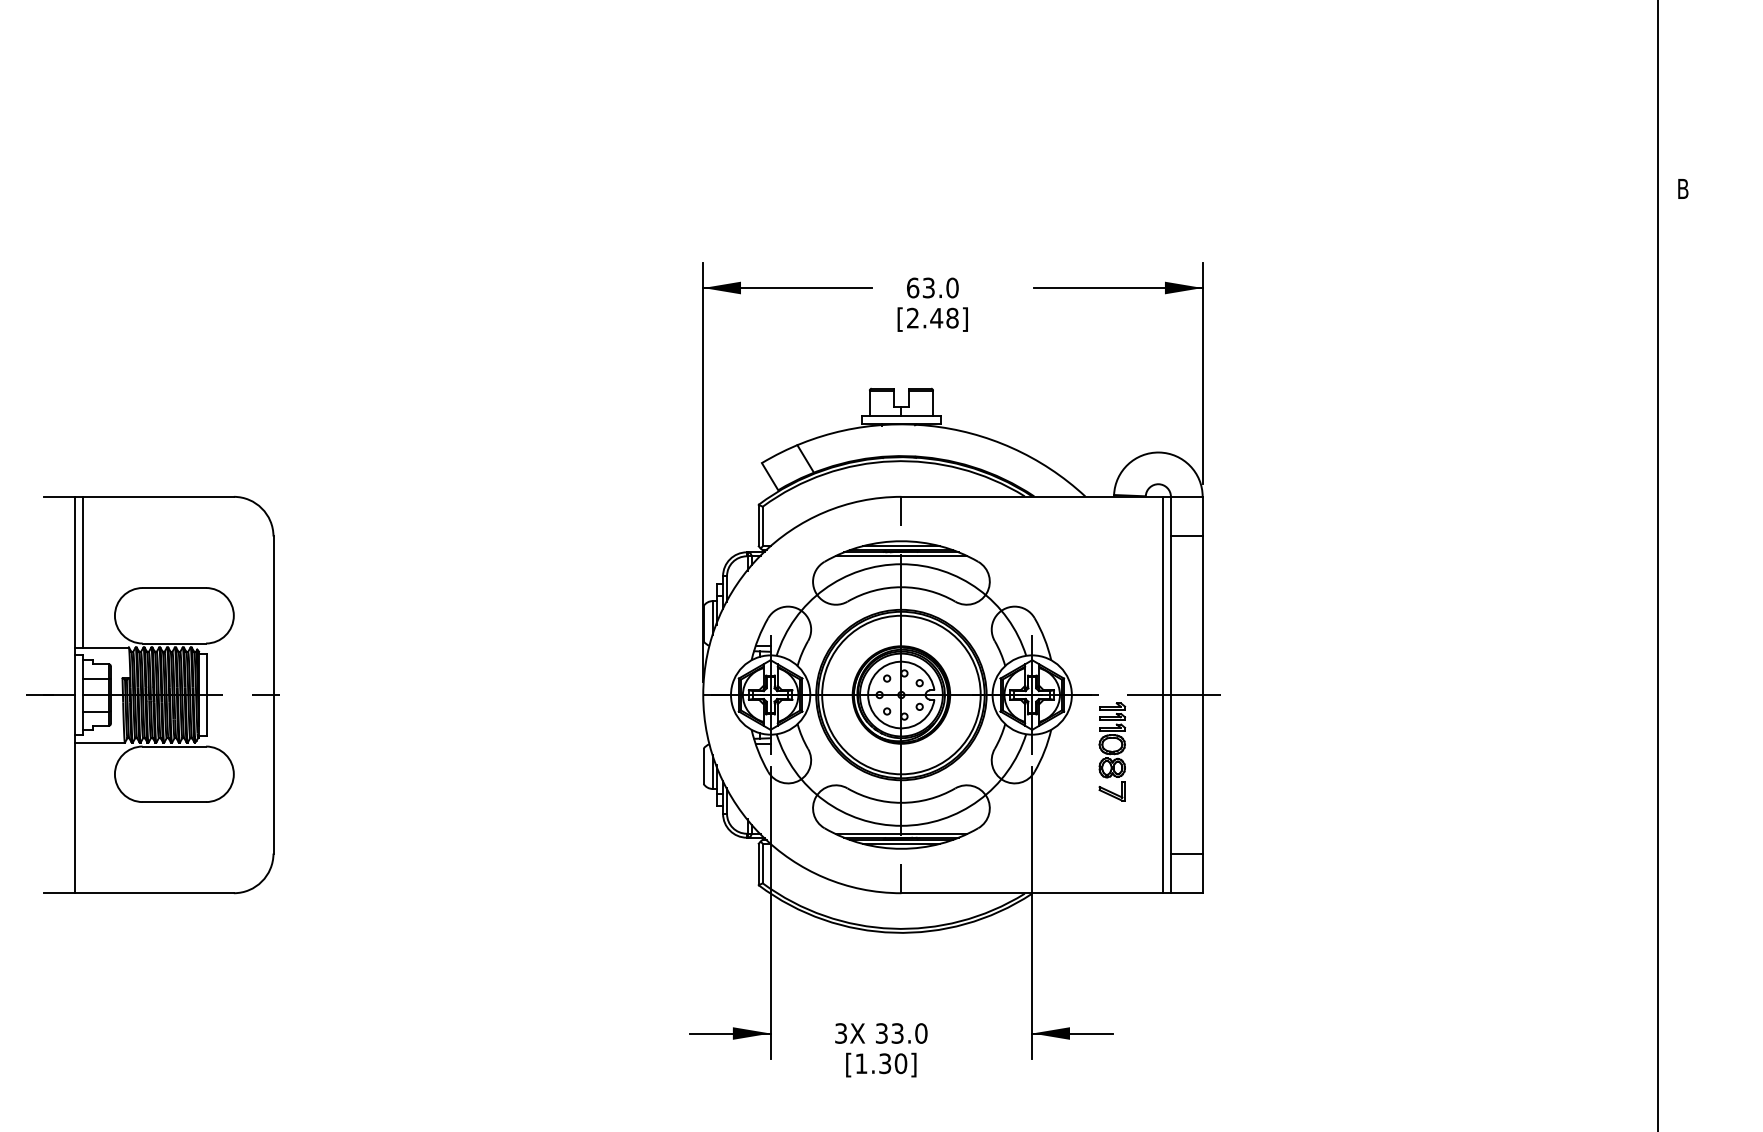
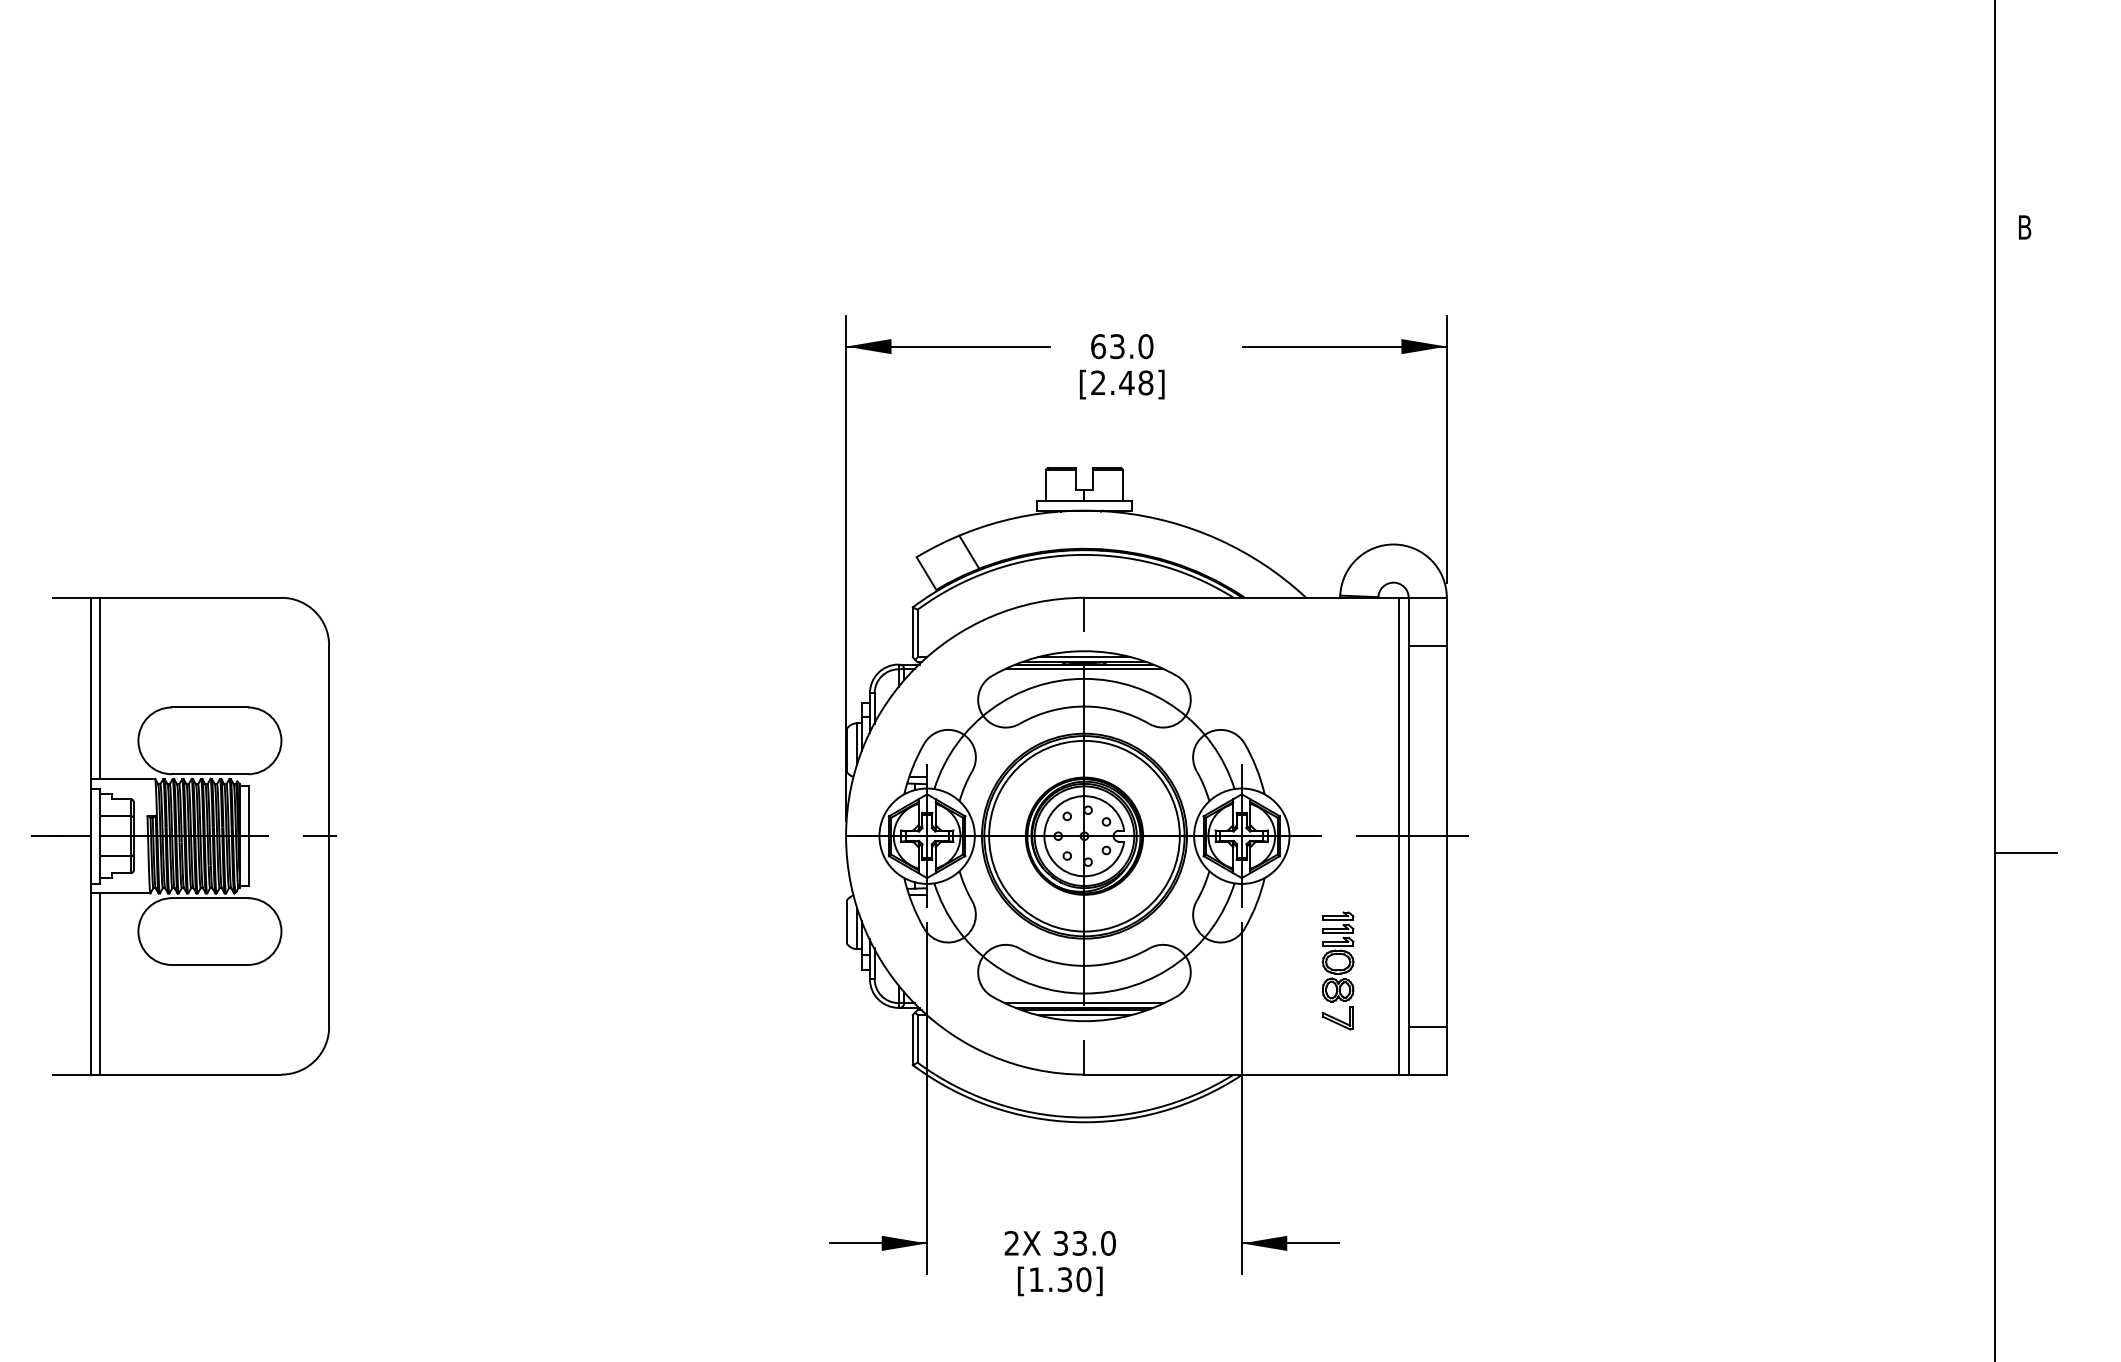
line: (1684, 709) -> (2026, 853), added
part: (1112, 751) -> (1338, 970), moved
line: (83, 817) -> (100, 983), added
text: (841, 1033) -> (1012, 1243), 3X -> 2X

